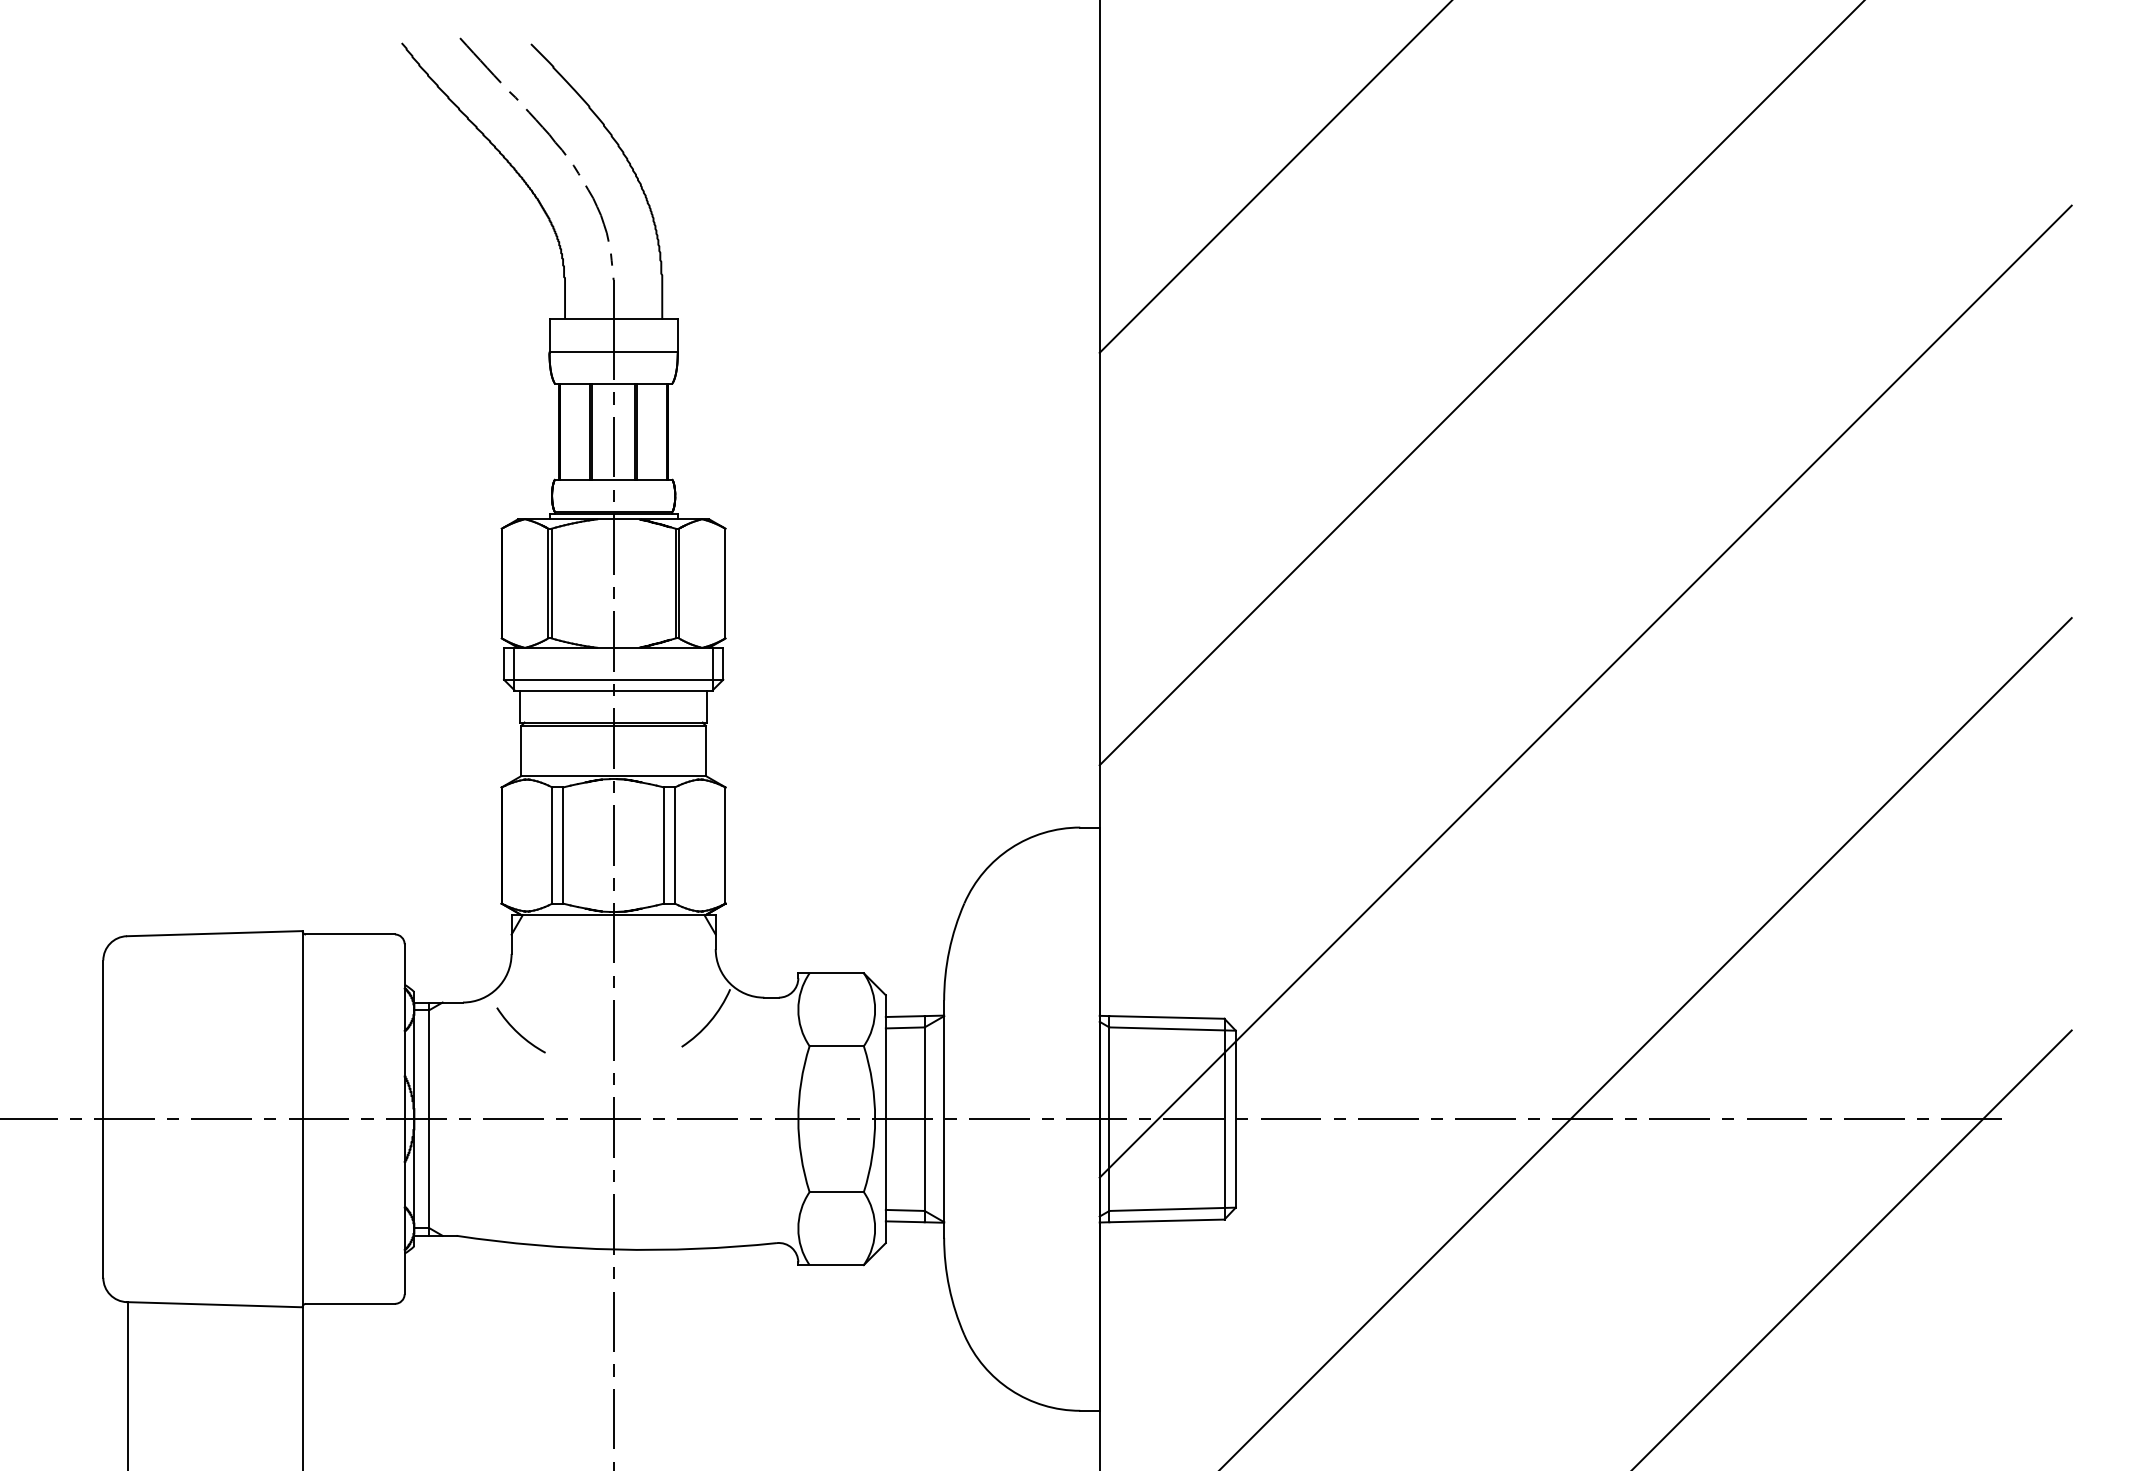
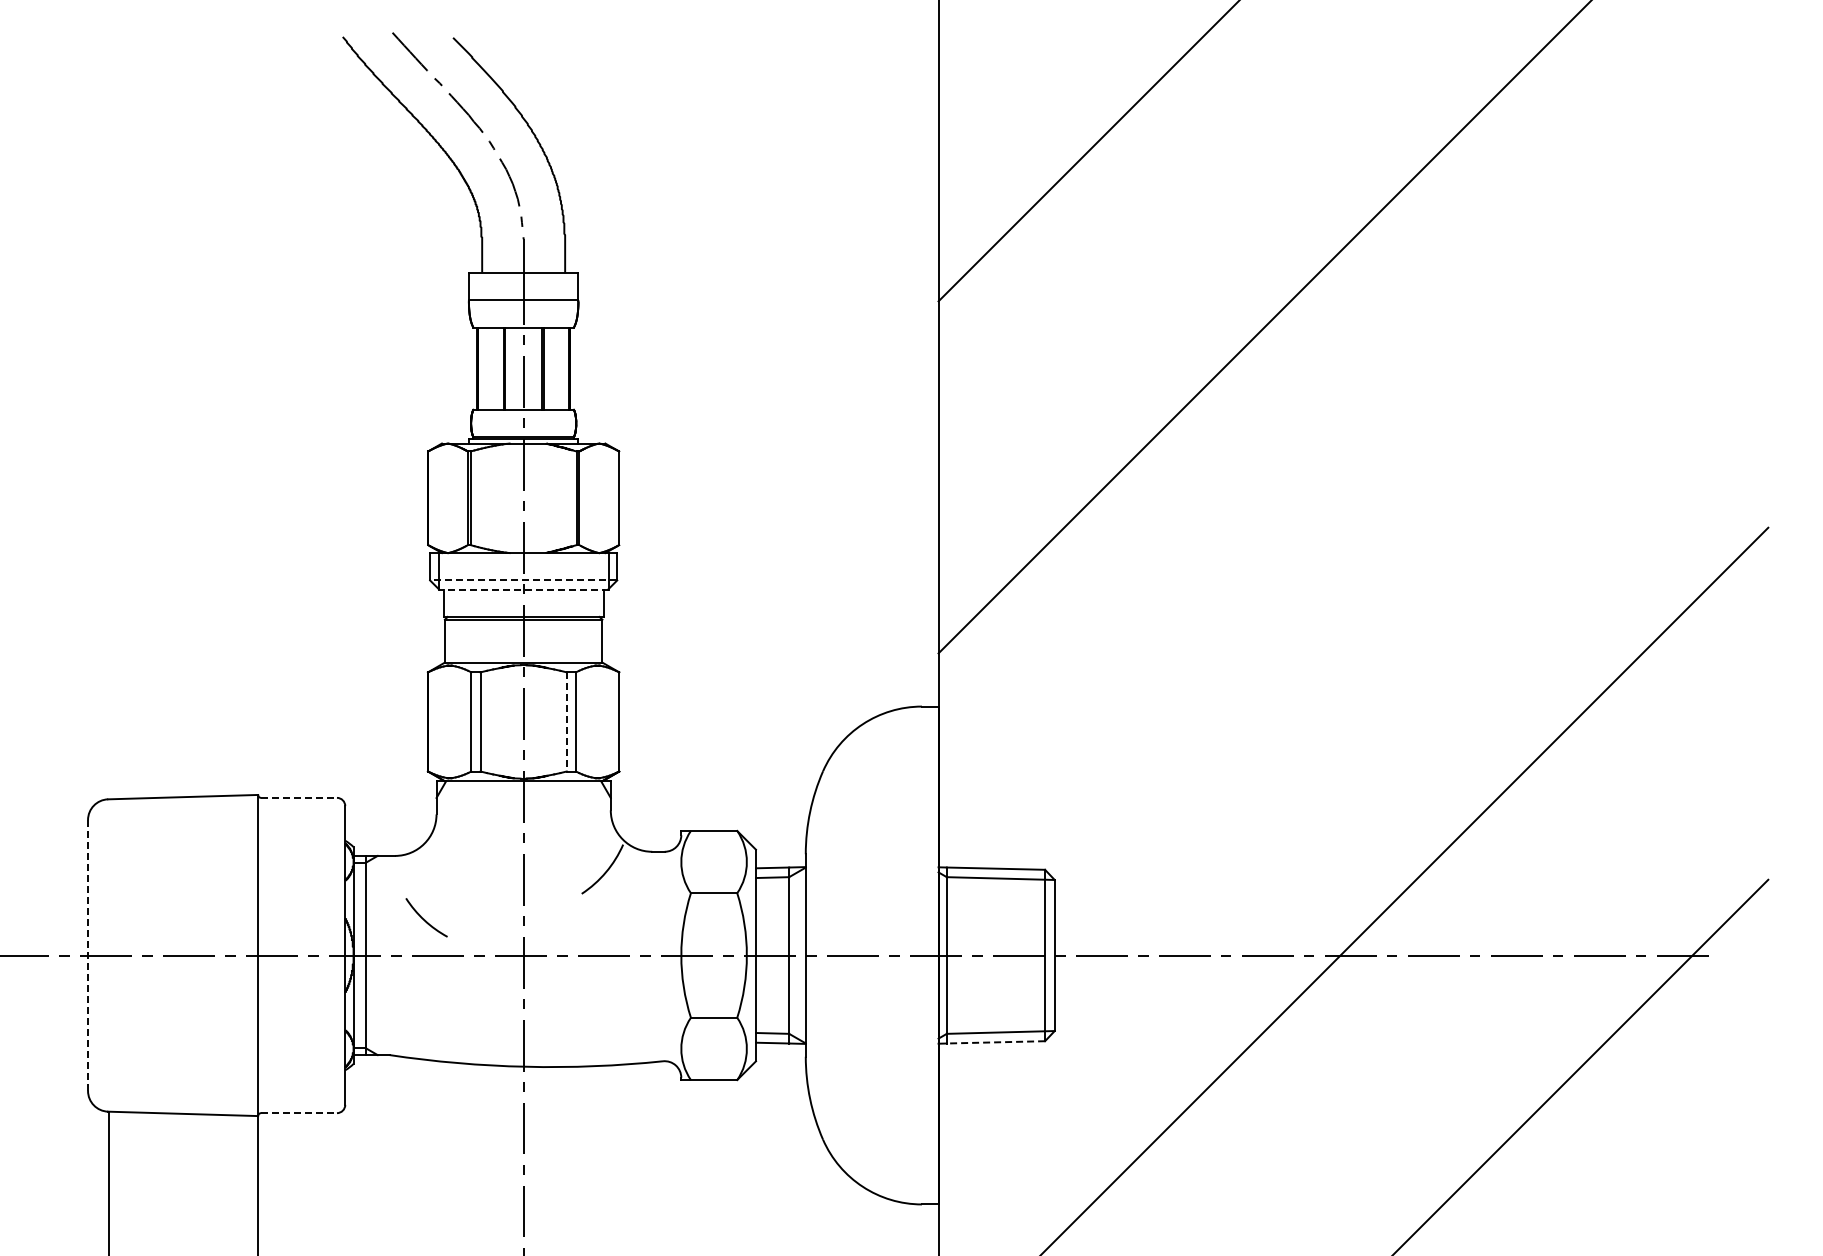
line: (613, 679) -> (523, 580), solid -> dashed
line: (613, 690) -> (523, 589), solid -> dashed
line: (1585, 691) -> (1353, 590), removed
line: (663, 845) -> (566, 721), solid -> dashed
line: (351, 934) -> (299, 797), solid -> dashed
arc: (519, 1032) -> (425, 919), moved
line: (103, 1120) -> (88, 956), solid -> dashed
line: (1166, 1221) -> (995, 1042), solid -> dashed
line: (351, 1304) -> (299, 1113), solid -> dashed

